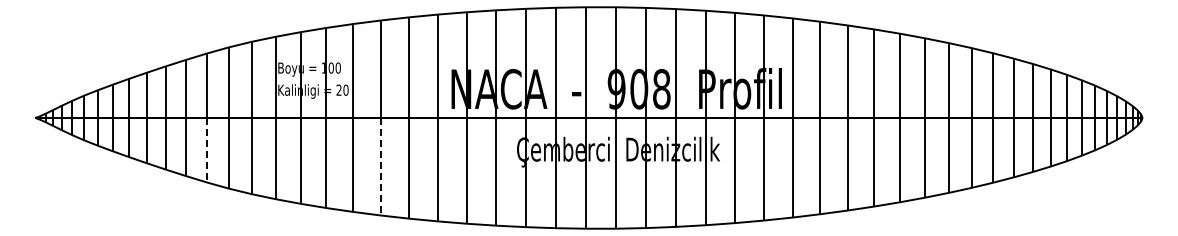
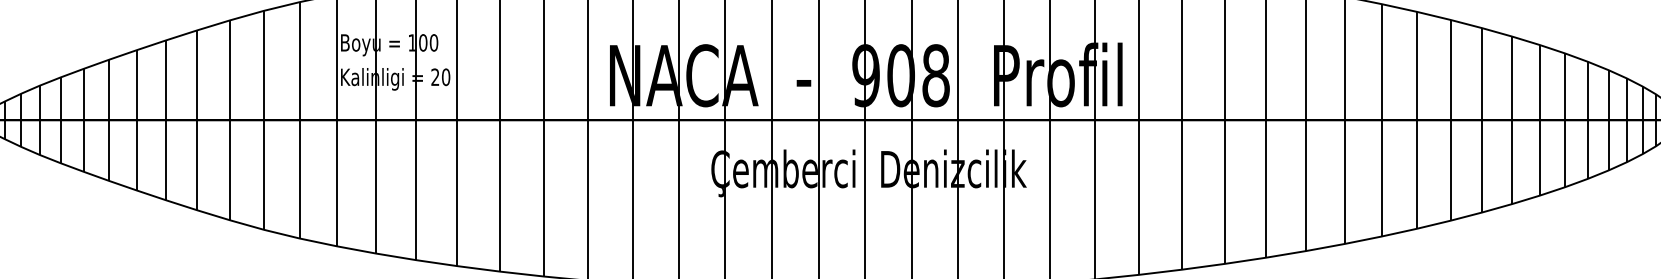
line: (206, 150) -> (229, 170), dashed -> solid
line: (380, 166) -> (499, 195), dashed -> solid

